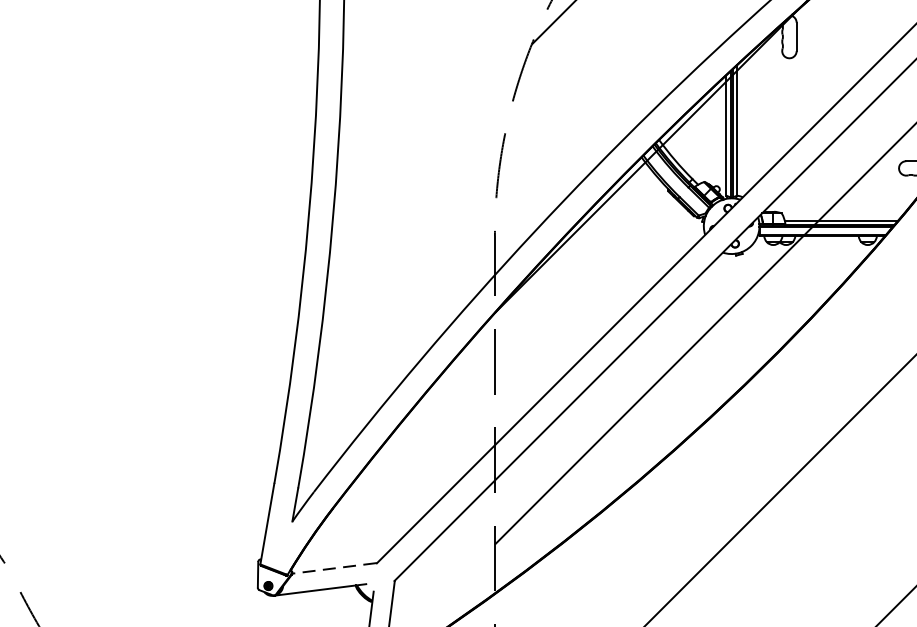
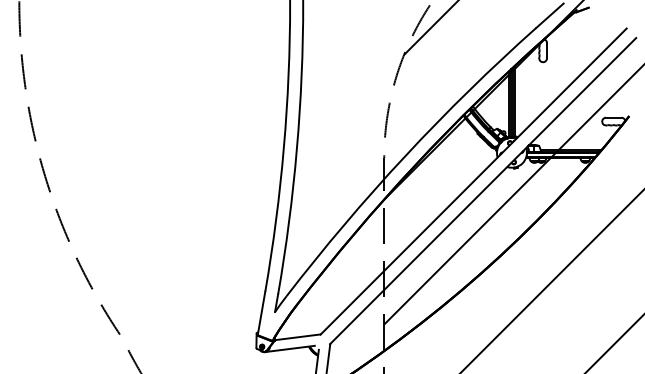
line: (334, 568) -> (297, 337), dashed -> solid

